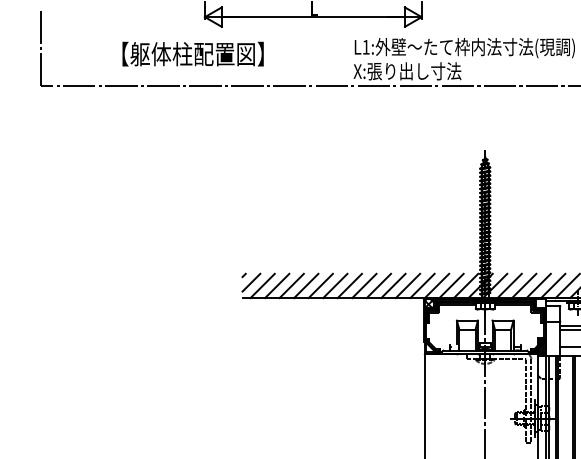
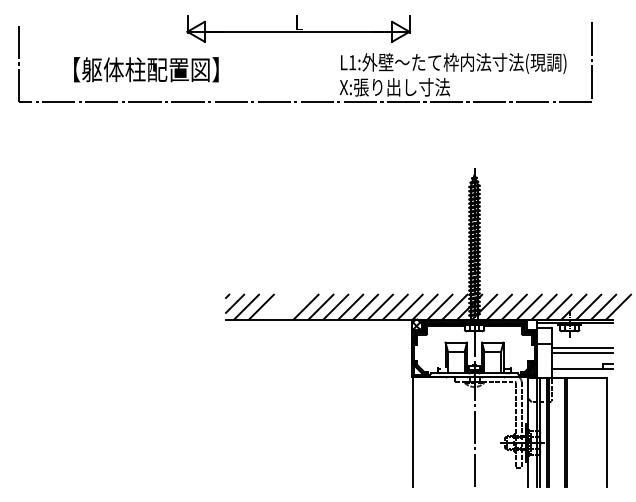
text: (193, 53) -> (146, 69), moved
line: (290, 285) -> (275, 306), removed
line: (305, 285) -> (290, 306), removed

